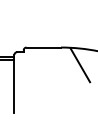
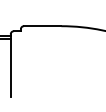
hatch: (80, 65) -> (82, 45), removed

